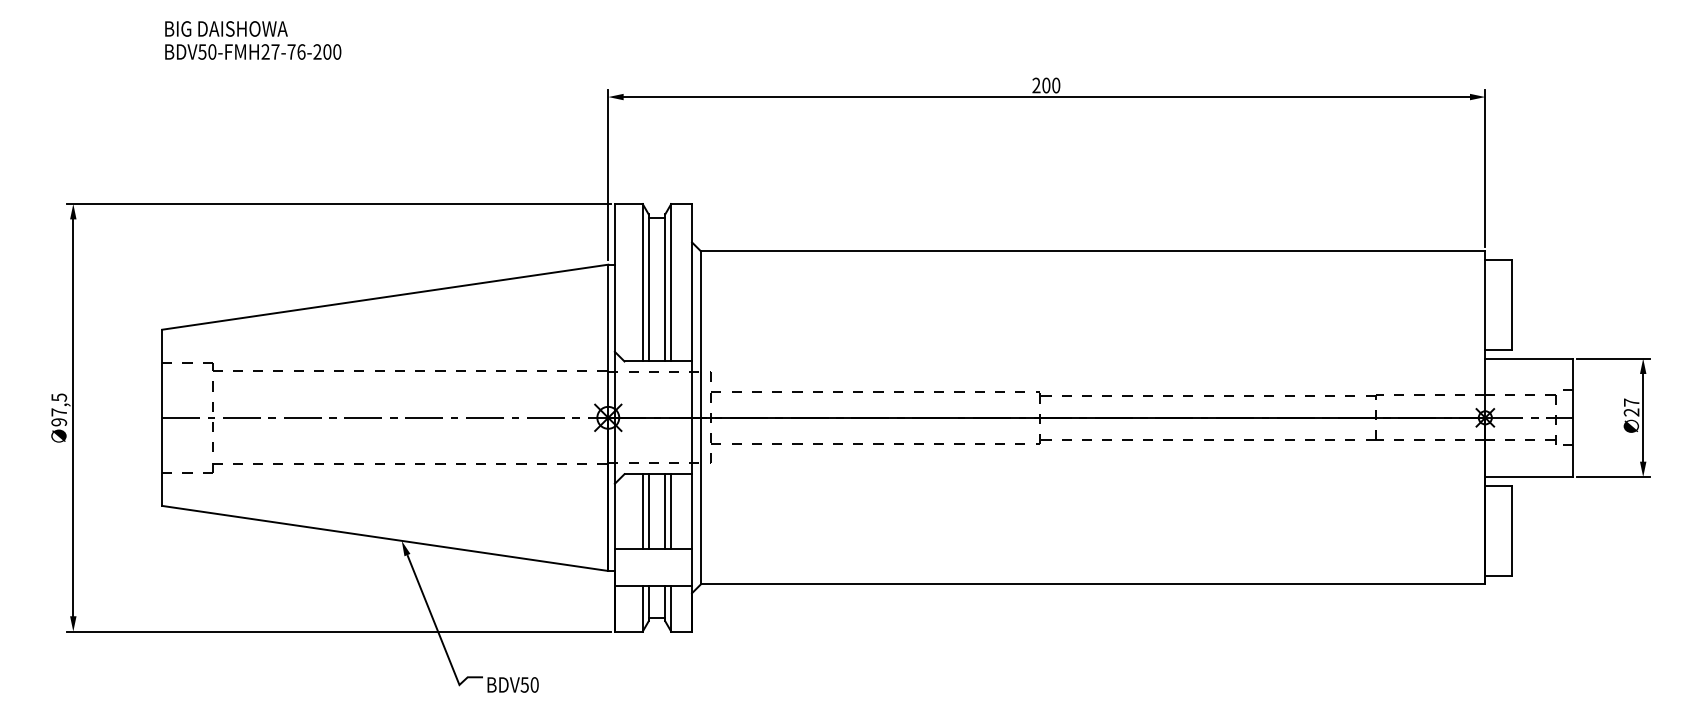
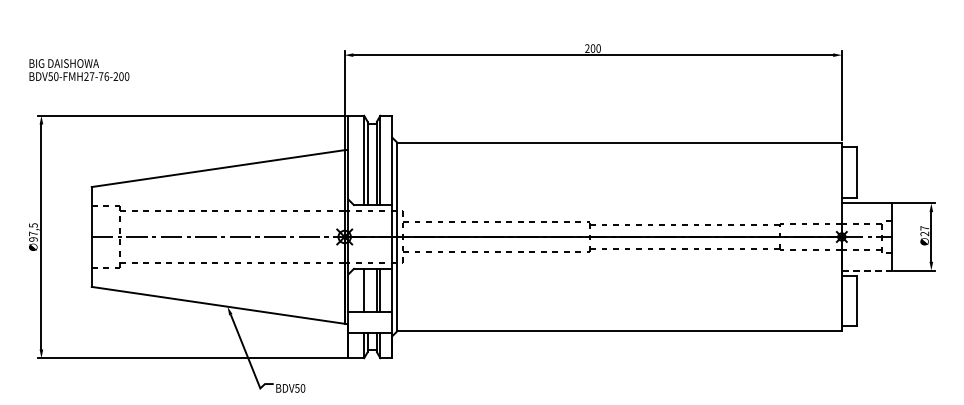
text: (253, 39) -> (79, 69), moved
line: (1528, 476) -> (866, 270), solid -> dashed
line: (648, 510) -> (367, 289), removed

